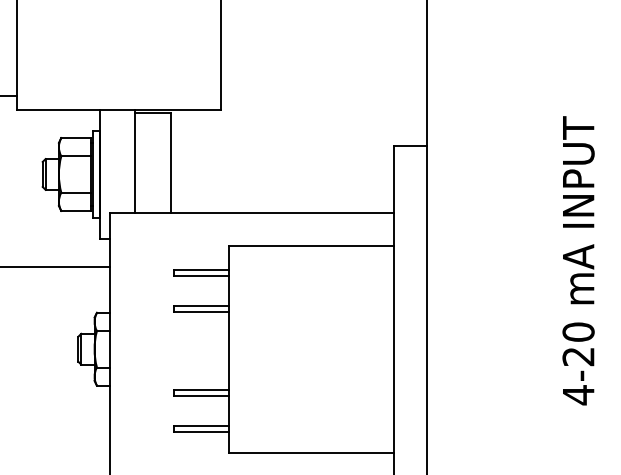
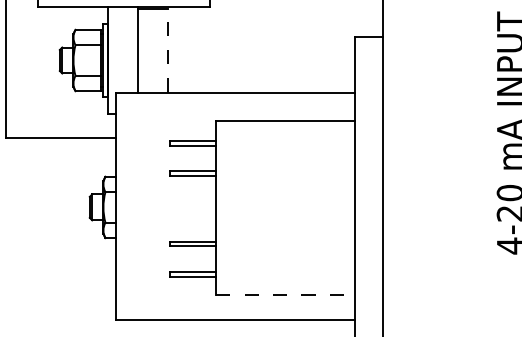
line: (171, 162) -> (168, 50), solid -> dashed
line: (311, 453) -> (285, 295), solid -> dashed

